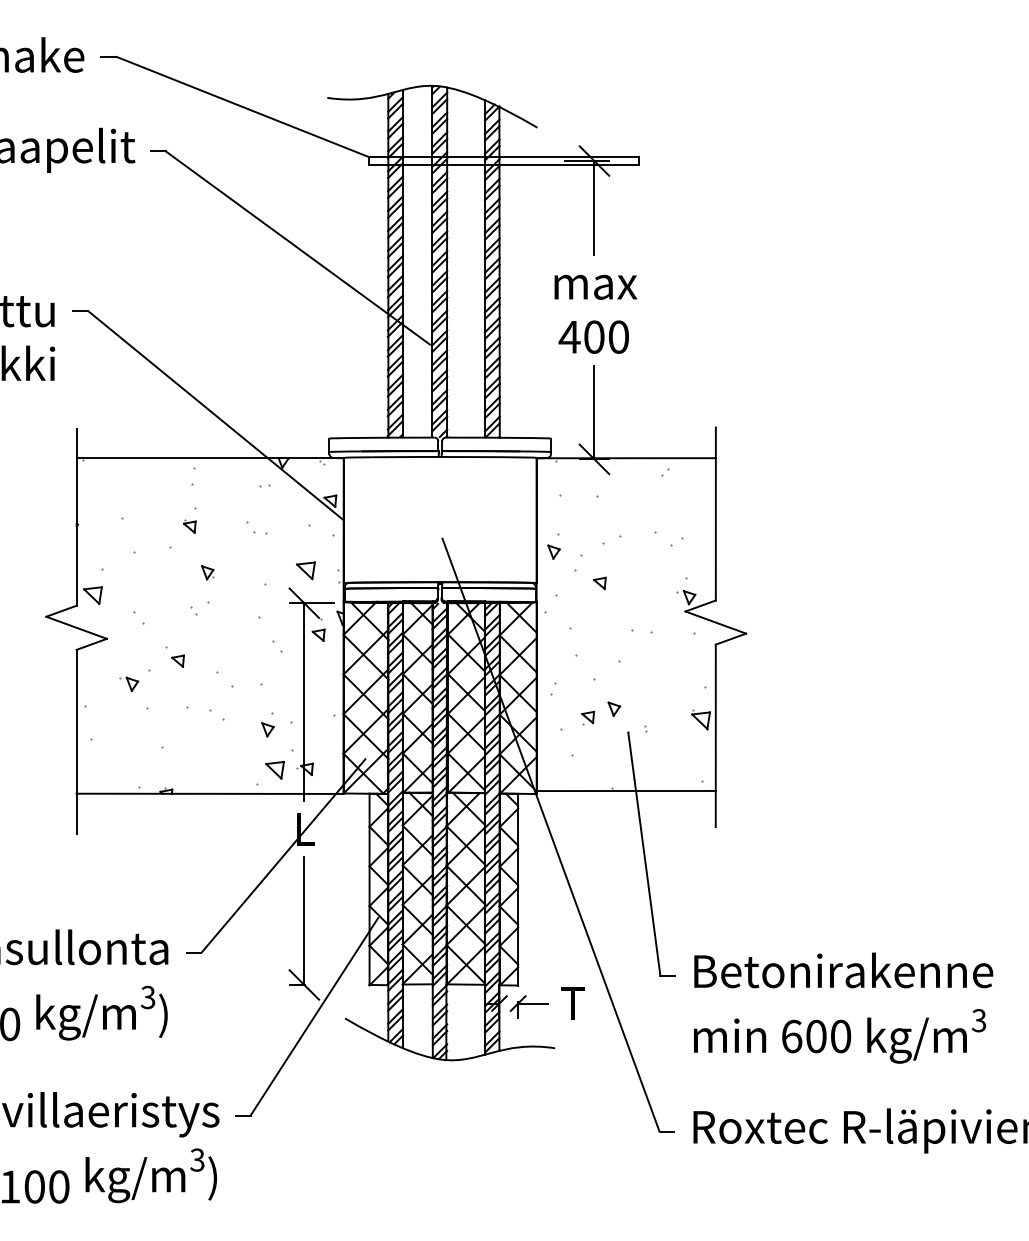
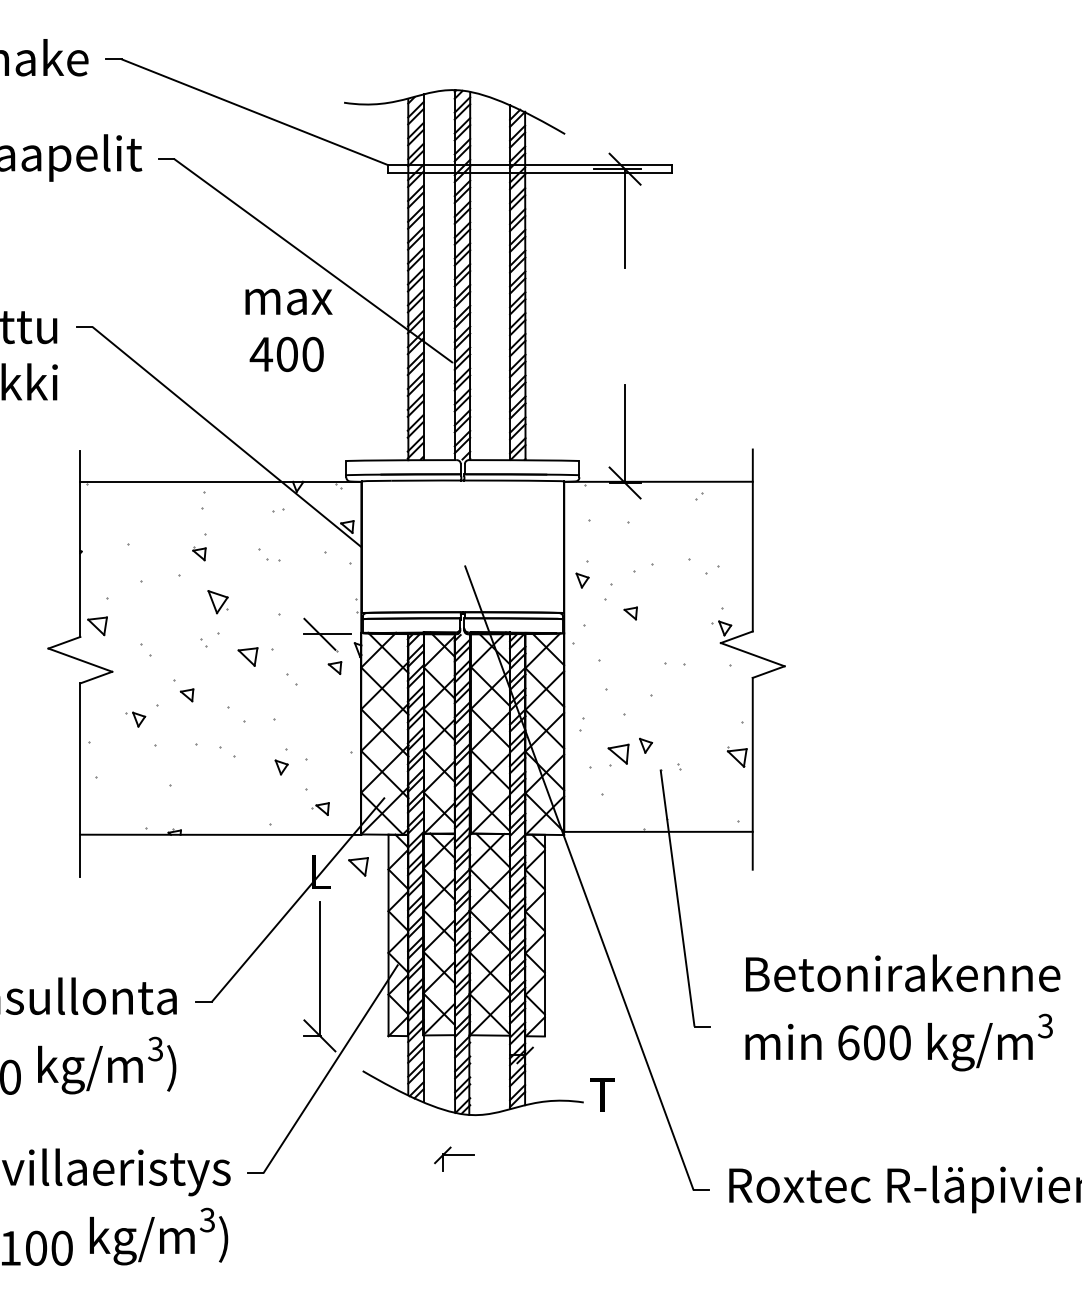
text: (595, 313) -> (288, 329), moved
part: (305, 570) -> (247, 656), moved
part: (207, 572) -> (218, 602), size x1.6
line: (304, 702) -> (320, 738), removed
part: (587, 717) -> (617, 754), size x1.6
part: (274, 770) -> (357, 867), moved
text: (572, 1003) -> (602, 1095), moved
part: (528, 1006) -> (453, 1158), moved
text: (843, 1007) -> (902, 1012), moved

